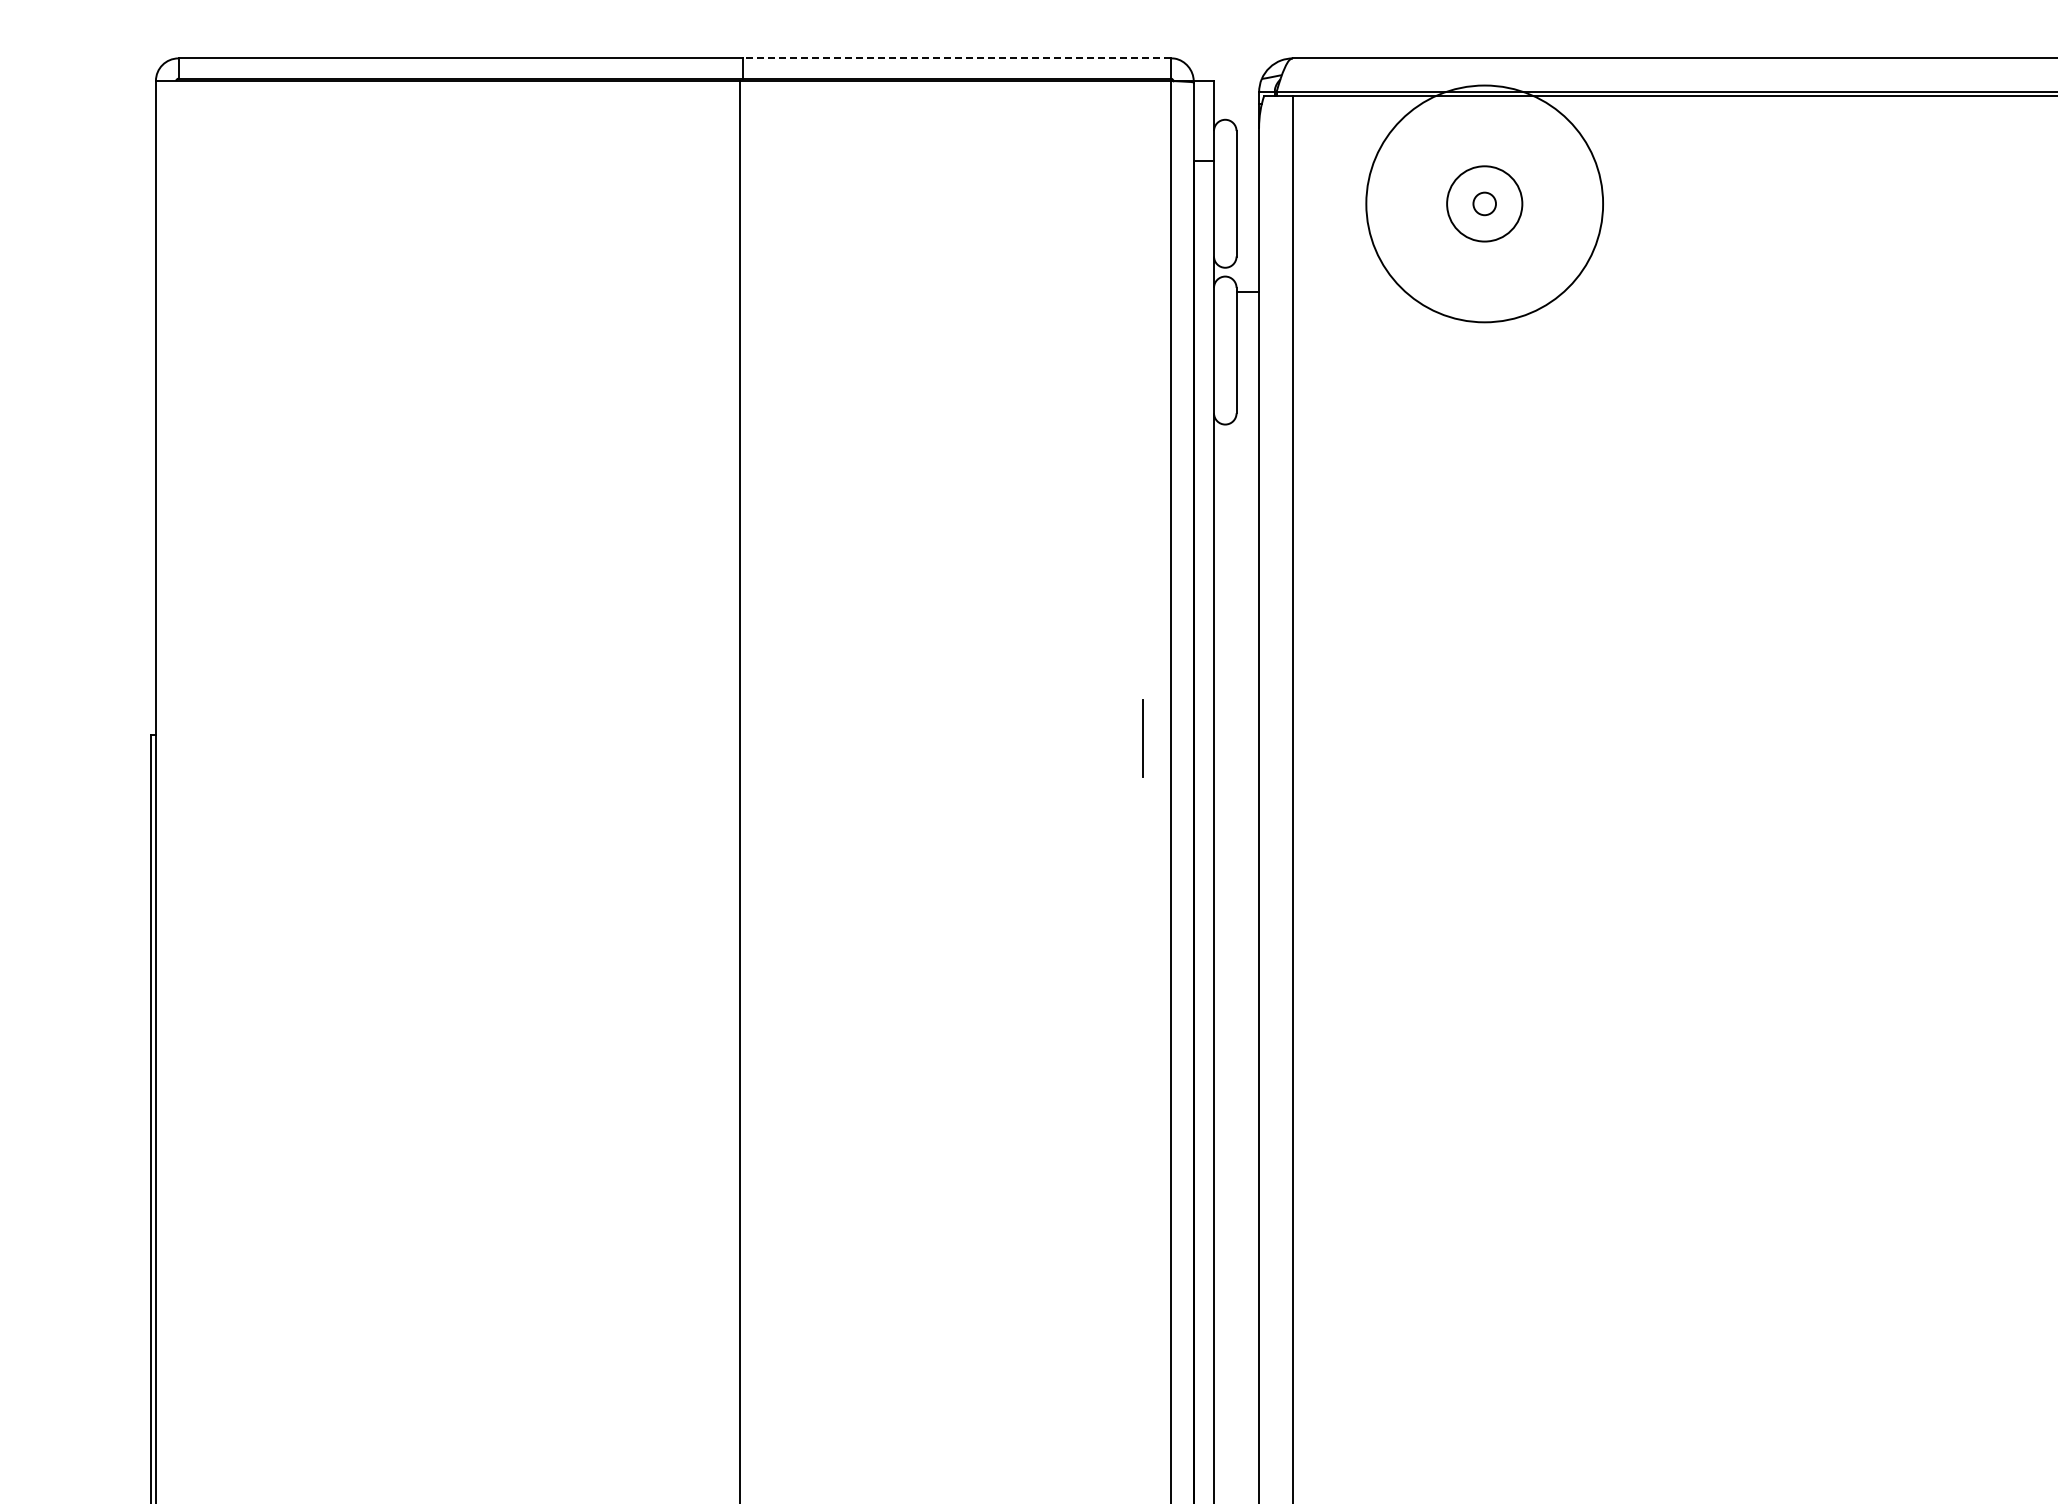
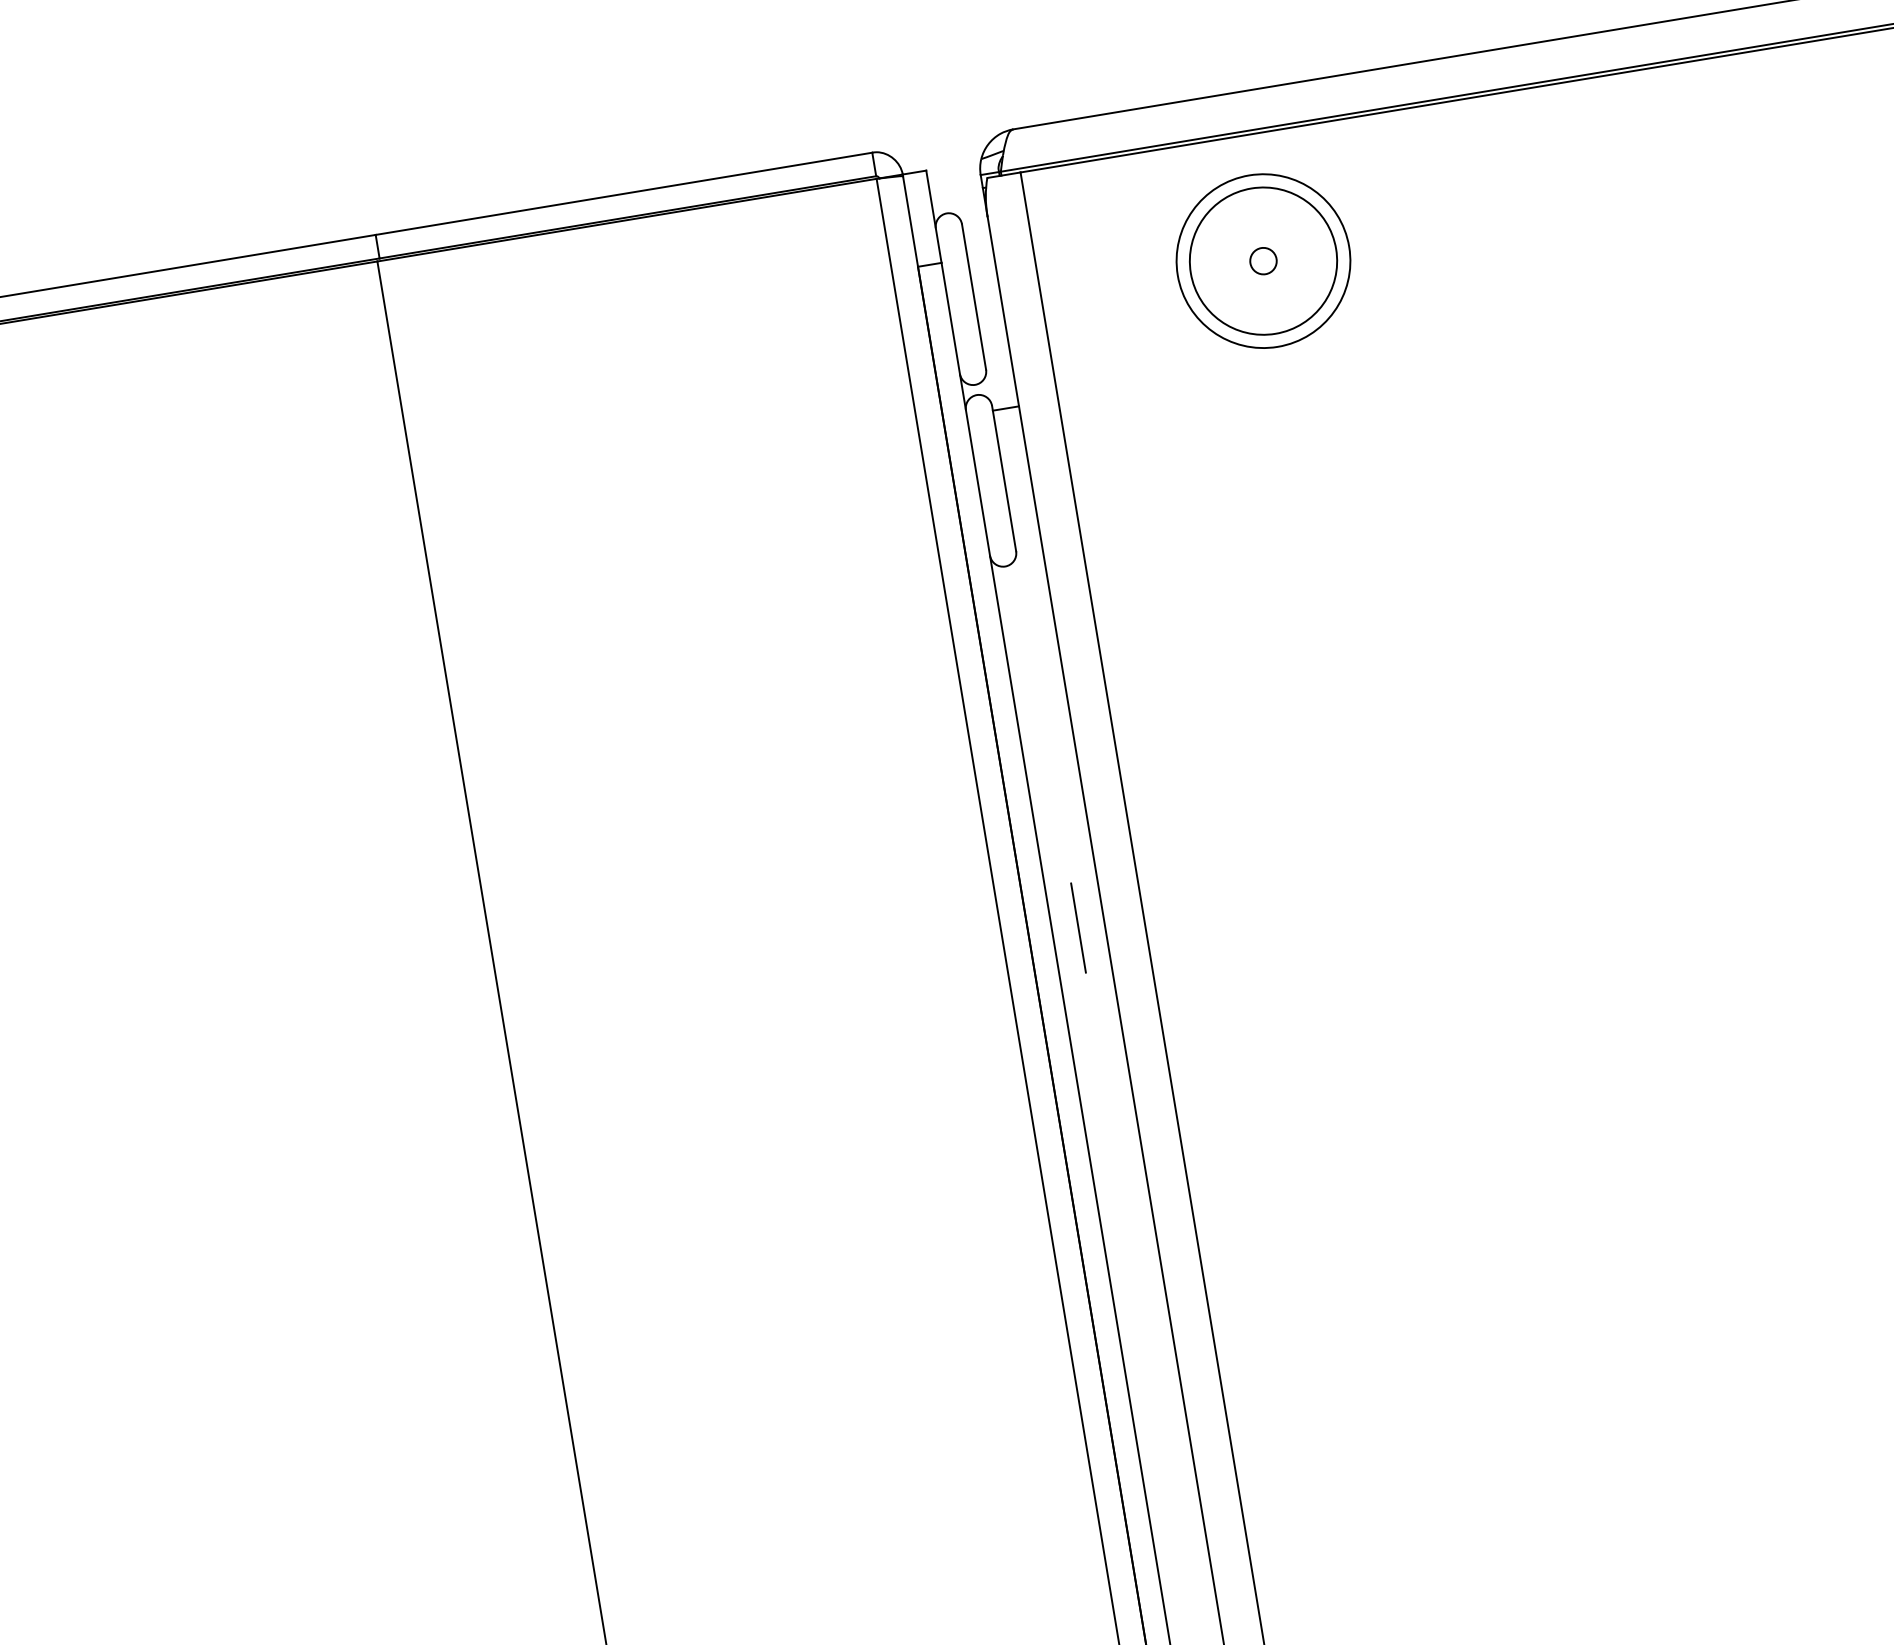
line: (956, 58) -> (623, 193), dashed -> solid
circle: (1484, 203) -> (1263, 260), size x0.62
circle: (1484, 203) -> (1263, 260), size x1.67
line: (1142, 738) -> (1078, 928), moved

